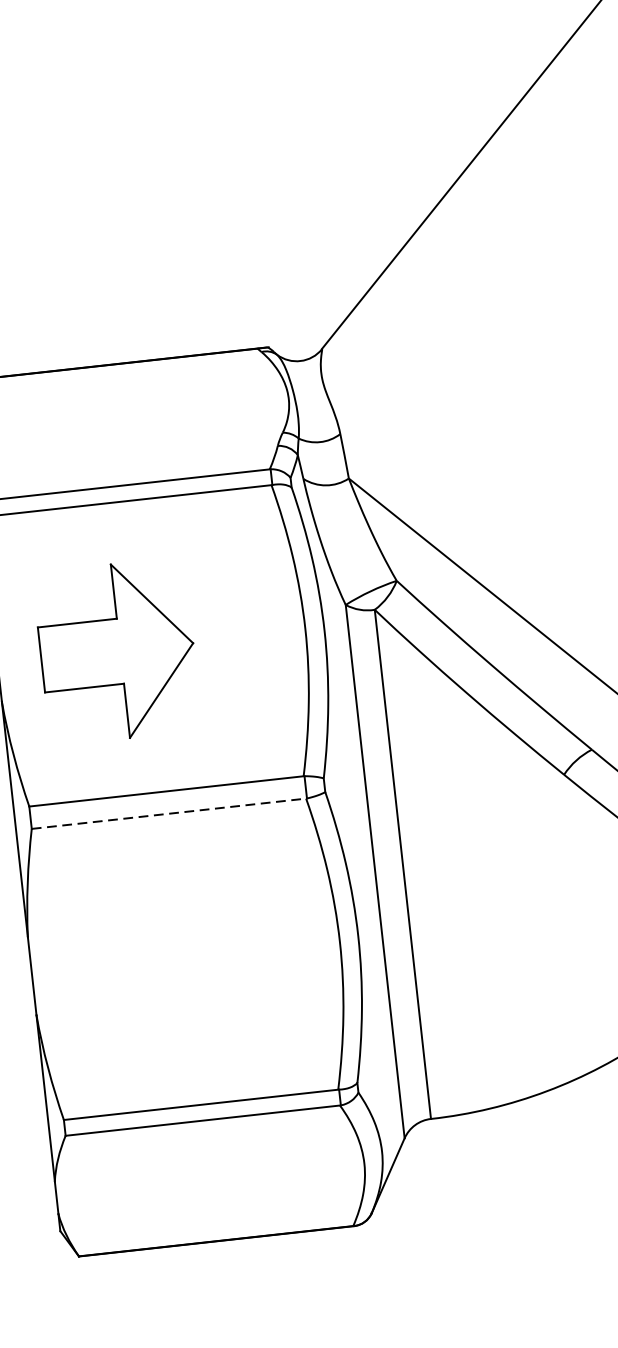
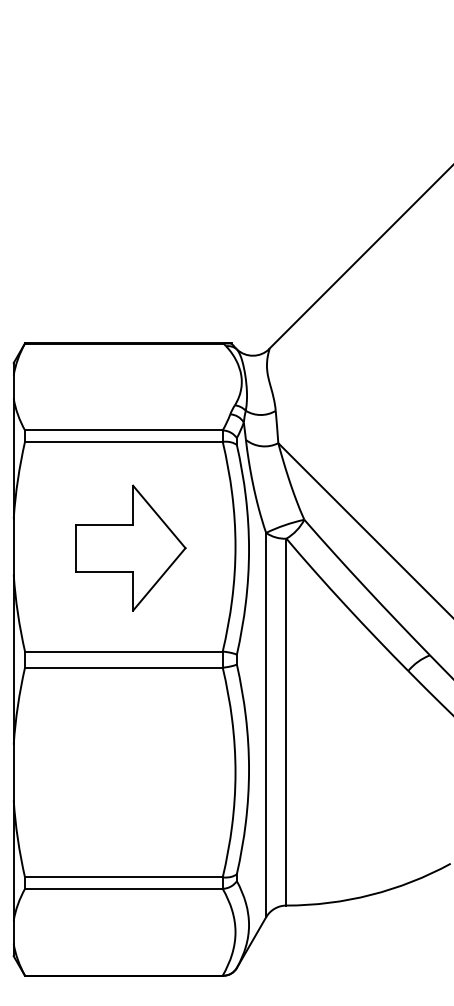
part: (116, 650) -> (130, 547), moved
line: (168, 813) -> (123, 667), dashed -> solid

